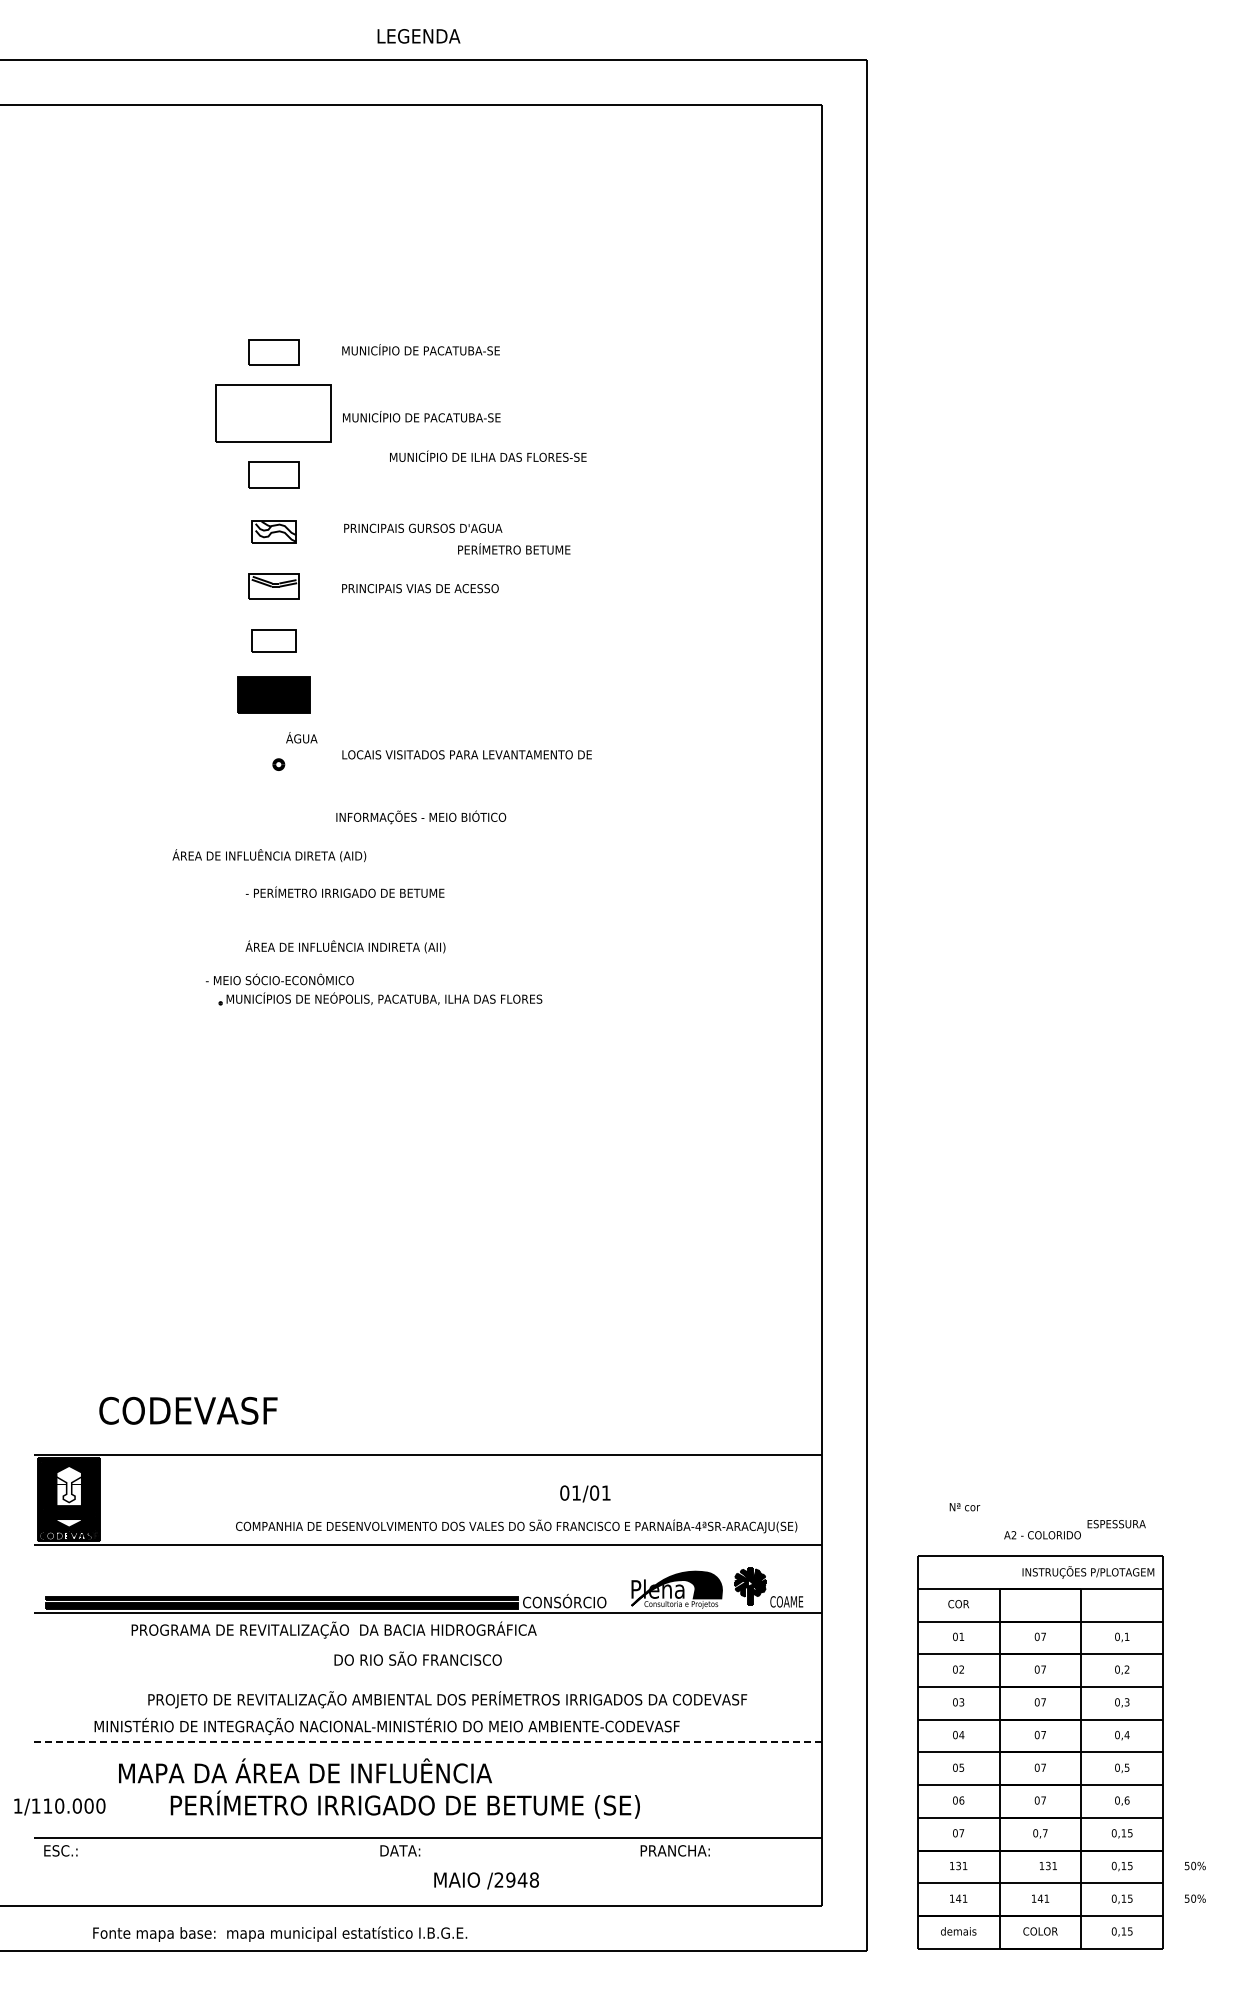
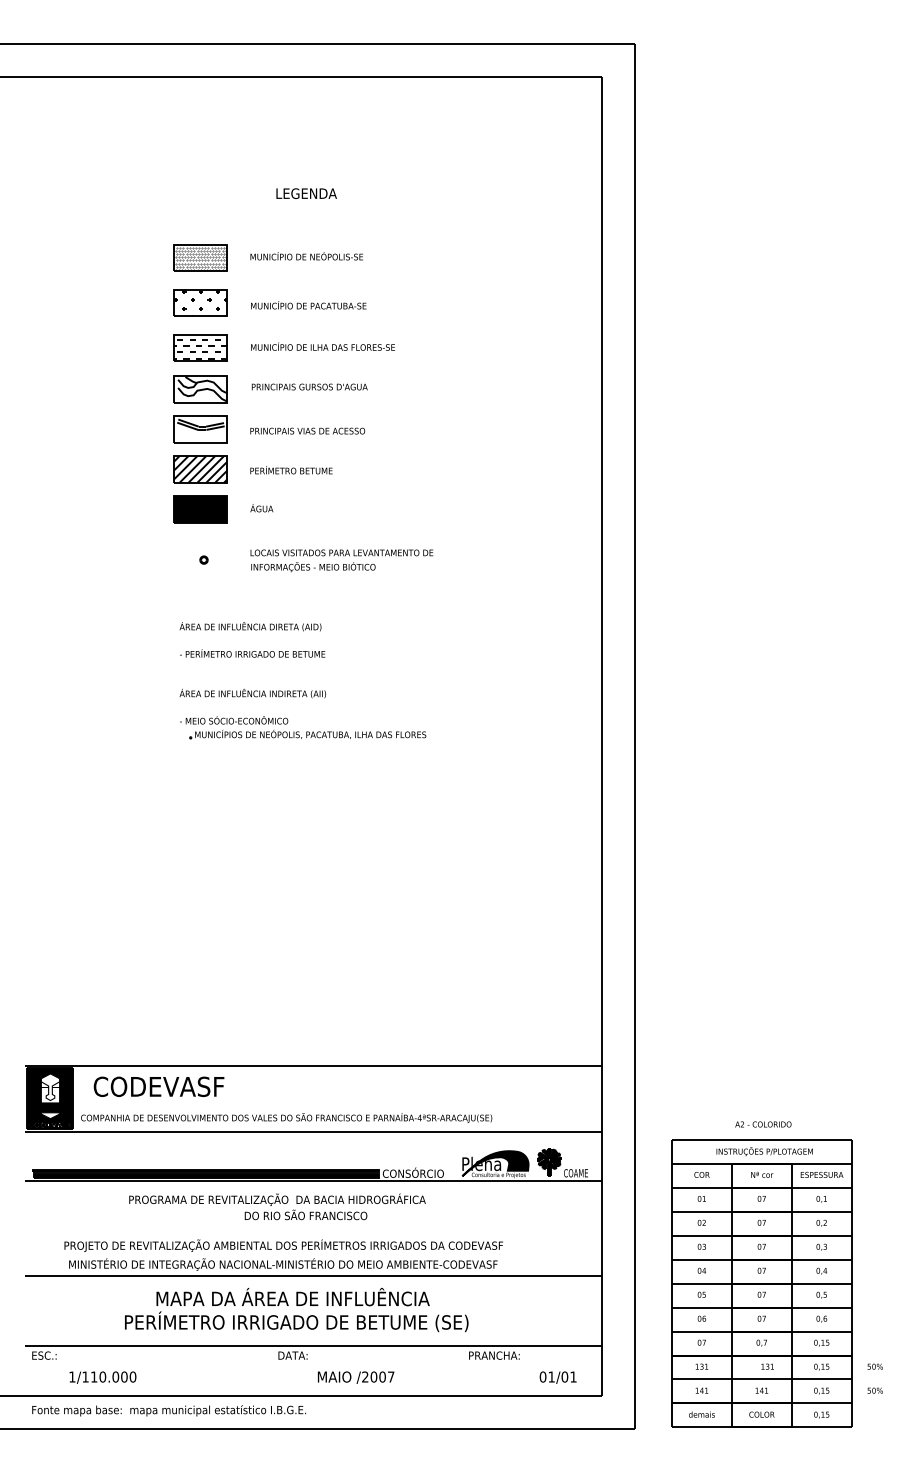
text: (418, 36) -> (306, 193), moved
text: (462, 349) -> (338, 256), MUNICÍPIO DE PACATUBA-SE -> MUNICÍPIO DE NEÓPOLIS-SE
part: (273, 352) -> (200, 258), size x1.43
part: (273, 413) -> (200, 302), size x0.62
text: (488, 455) -> (323, 346), moved
part: (273, 474) -> (200, 347), size x1.43
part: (273, 531) -> (200, 389), size x1.67
text: (514, 548) -> (291, 469), moved
part: (273, 585) -> (200, 428), size x1.43
part: (273, 640) -> (200, 469), size x1.67
text: (301, 737) -> (261, 507), moved
text: (421, 817) -> (313, 567), moved
text: (269, 855) -> (250, 626), moved
text: (374, 989) -> (303, 727), moved
text: (188, 1410) -> (159, 1086), moved
text: (585, 1493) -> (558, 1377), moved
text: (964, 1507) -> (761, 1175), moved
text: (1116, 1524) -> (821, 1175), moved
text: (516, 1526) -> (286, 1118), moved
text: (1088, 1572) -> (764, 1151), moved
text: (333, 1629) -> (277, 1199), moved
text: (447, 1699) -> (283, 1245), moved
line: (428, 1741) -> (313, 1275), dashed -> solid
text: (305, 1770) -> (293, 1296), moved
text: (59, 1806) -> (102, 1377), moved
text: (522, 1879) -> (382, 1376), /2948 -> /2007
text: (280, 1933) -> (169, 1410), moved

